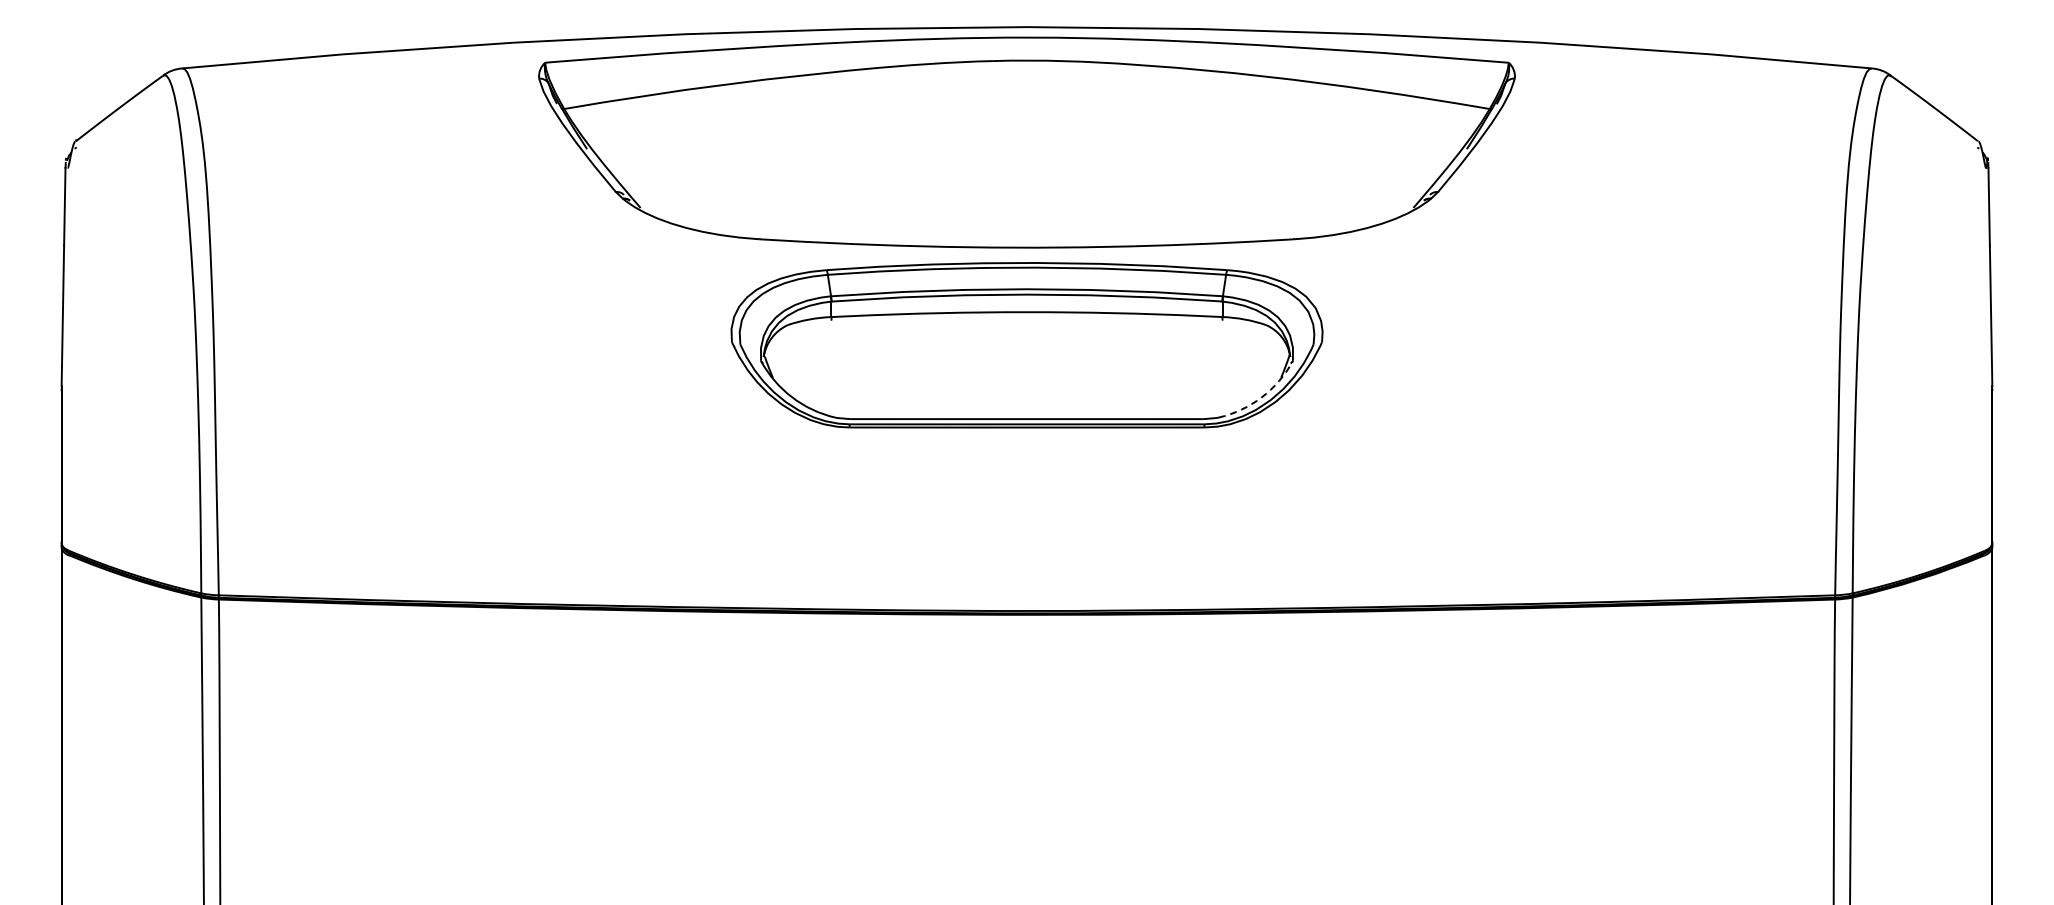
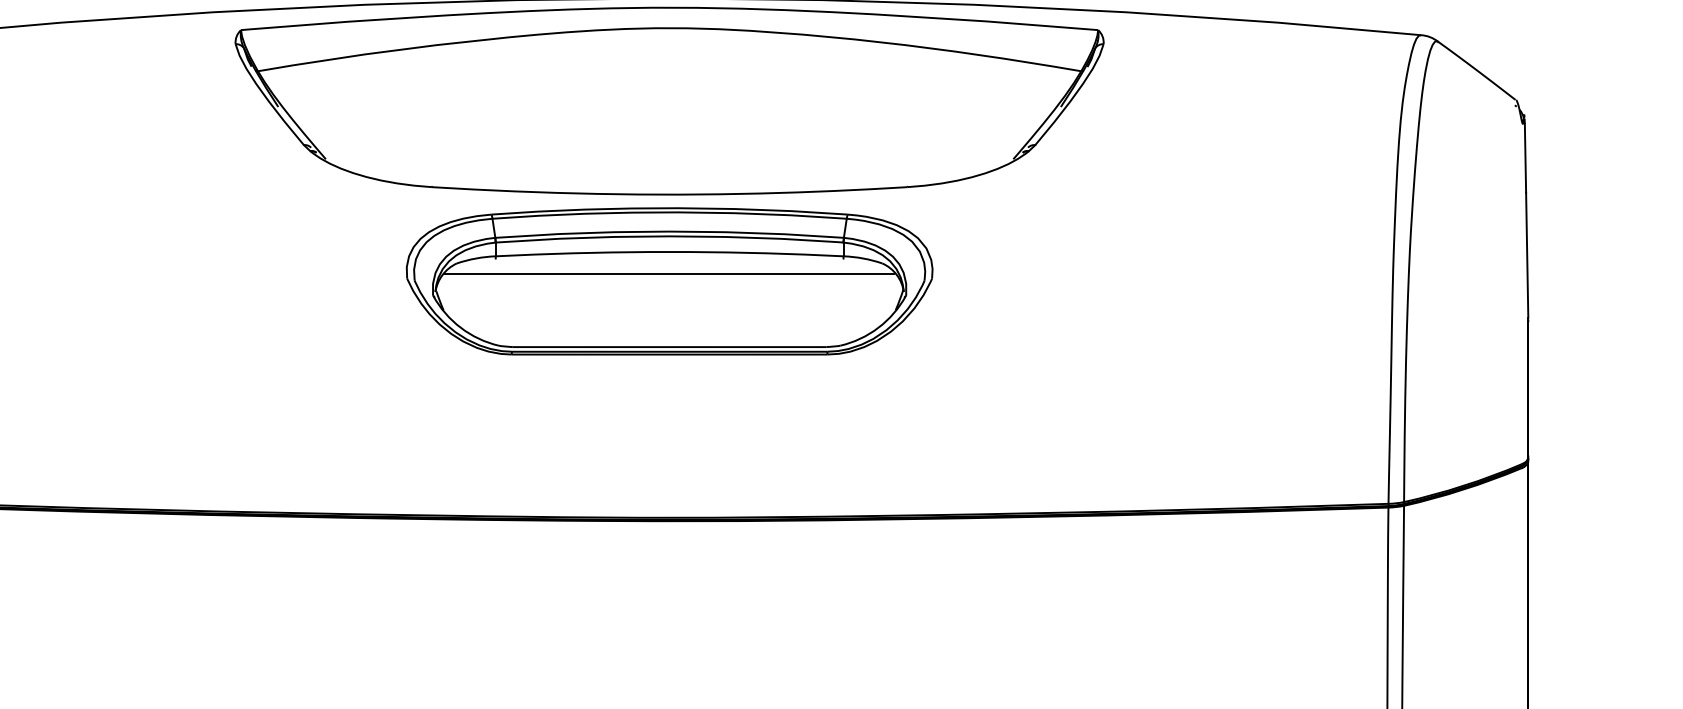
line: (1026, 336) -> (669, 273), added
arc: (1261, 397) -> (878, 327), dashed -> solid

